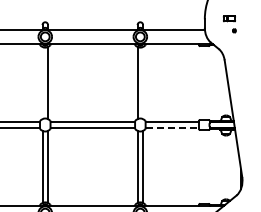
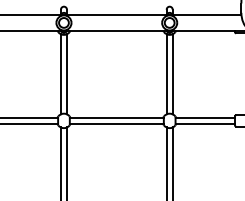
line: (42, 83) -> (60, 74), added
line: (143, 83) -> (173, 74), added
line: (172, 127) -> (205, 123), dashed -> solid

